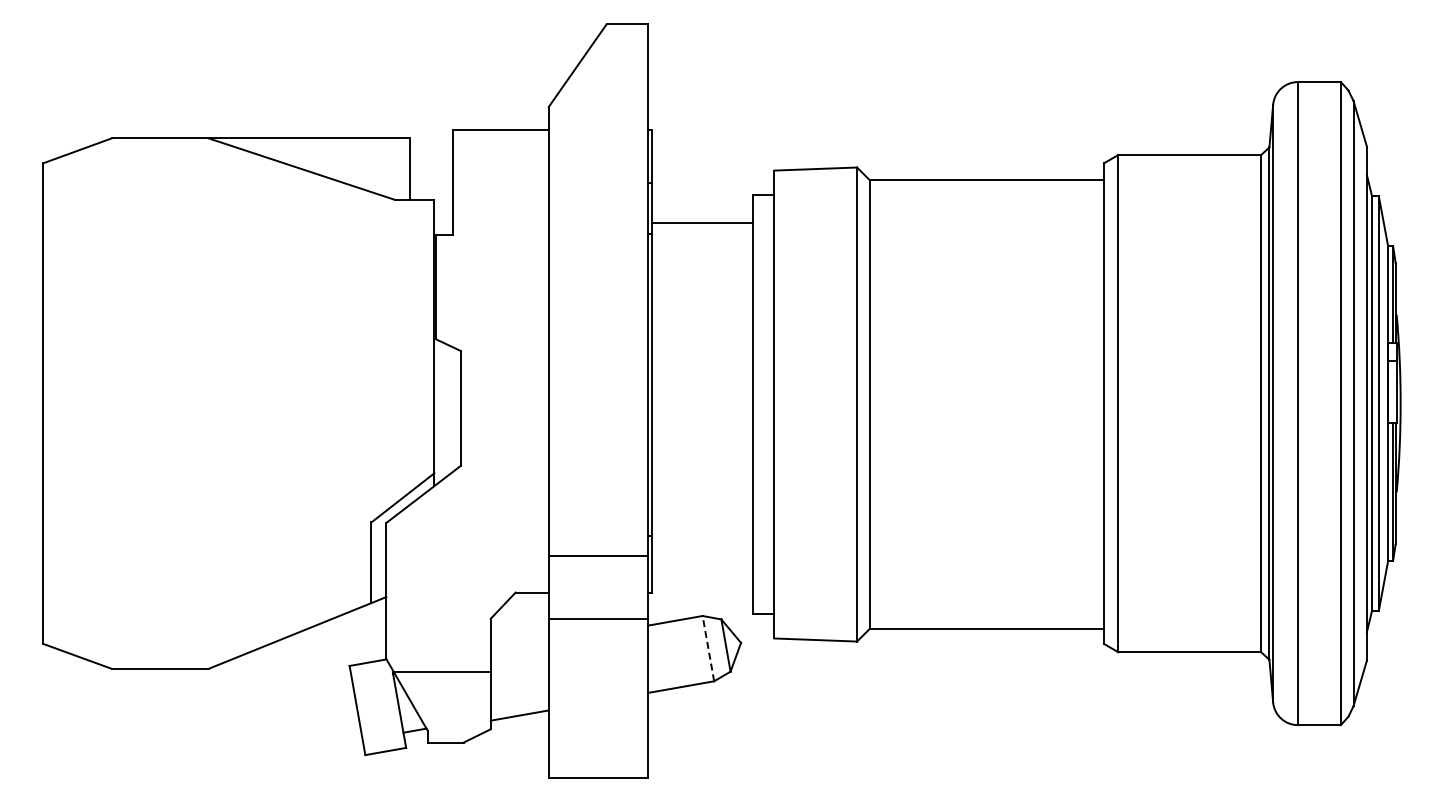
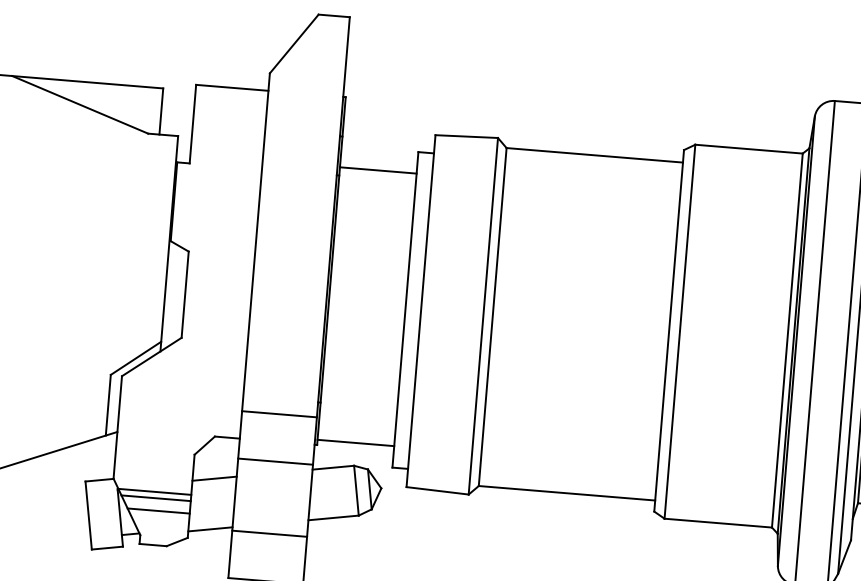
line: (702, 585) -> (355, 442), added
line: (519, 648) -> (214, 478), added
line: (708, 648) -> (356, 490), dashed -> solid
line: (444, 680) -> (155, 498), added
line: (449, 696) -> (158, 510), added
line: (598, 714) -> (269, 533), added

